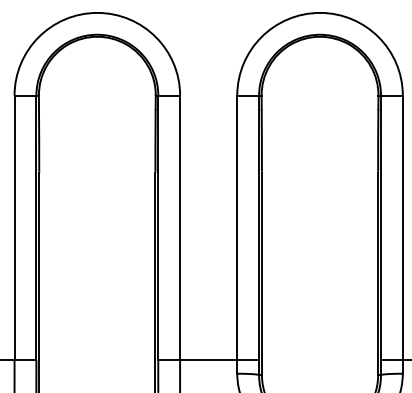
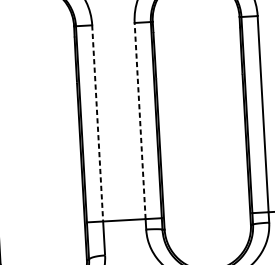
line: (237, 227) -> (140, 120), solid -> dashed
line: (180, 228) -> (98, 123), solid -> dashed

